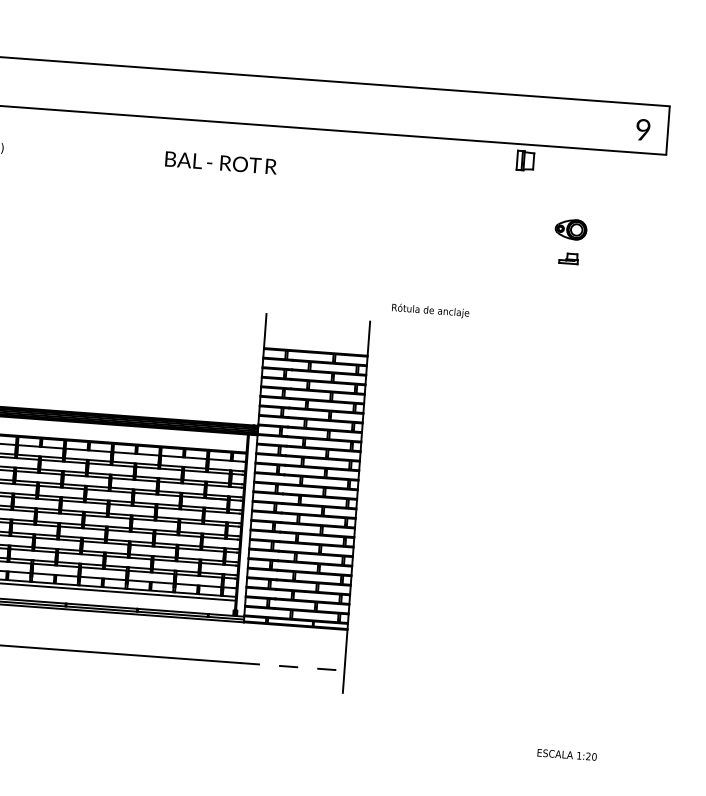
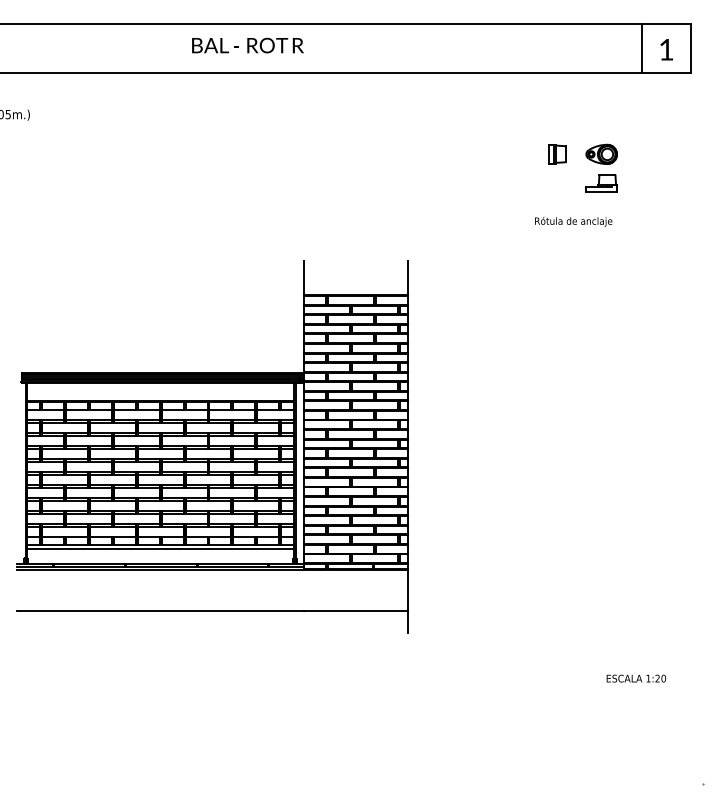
line: (619, 126) -> (642, 48), added
text: (643, 129) -> (666, 49), 9 -> 1
part: (525, 161) -> (557, 154), moved
text: (220, 162) -> (247, 45), moved
part: (568, 258) -> (601, 183), size x1.67
text: (430, 310) -> (573, 221), moved
line: (293, 666) -> (356, 610), dashed -> solid

